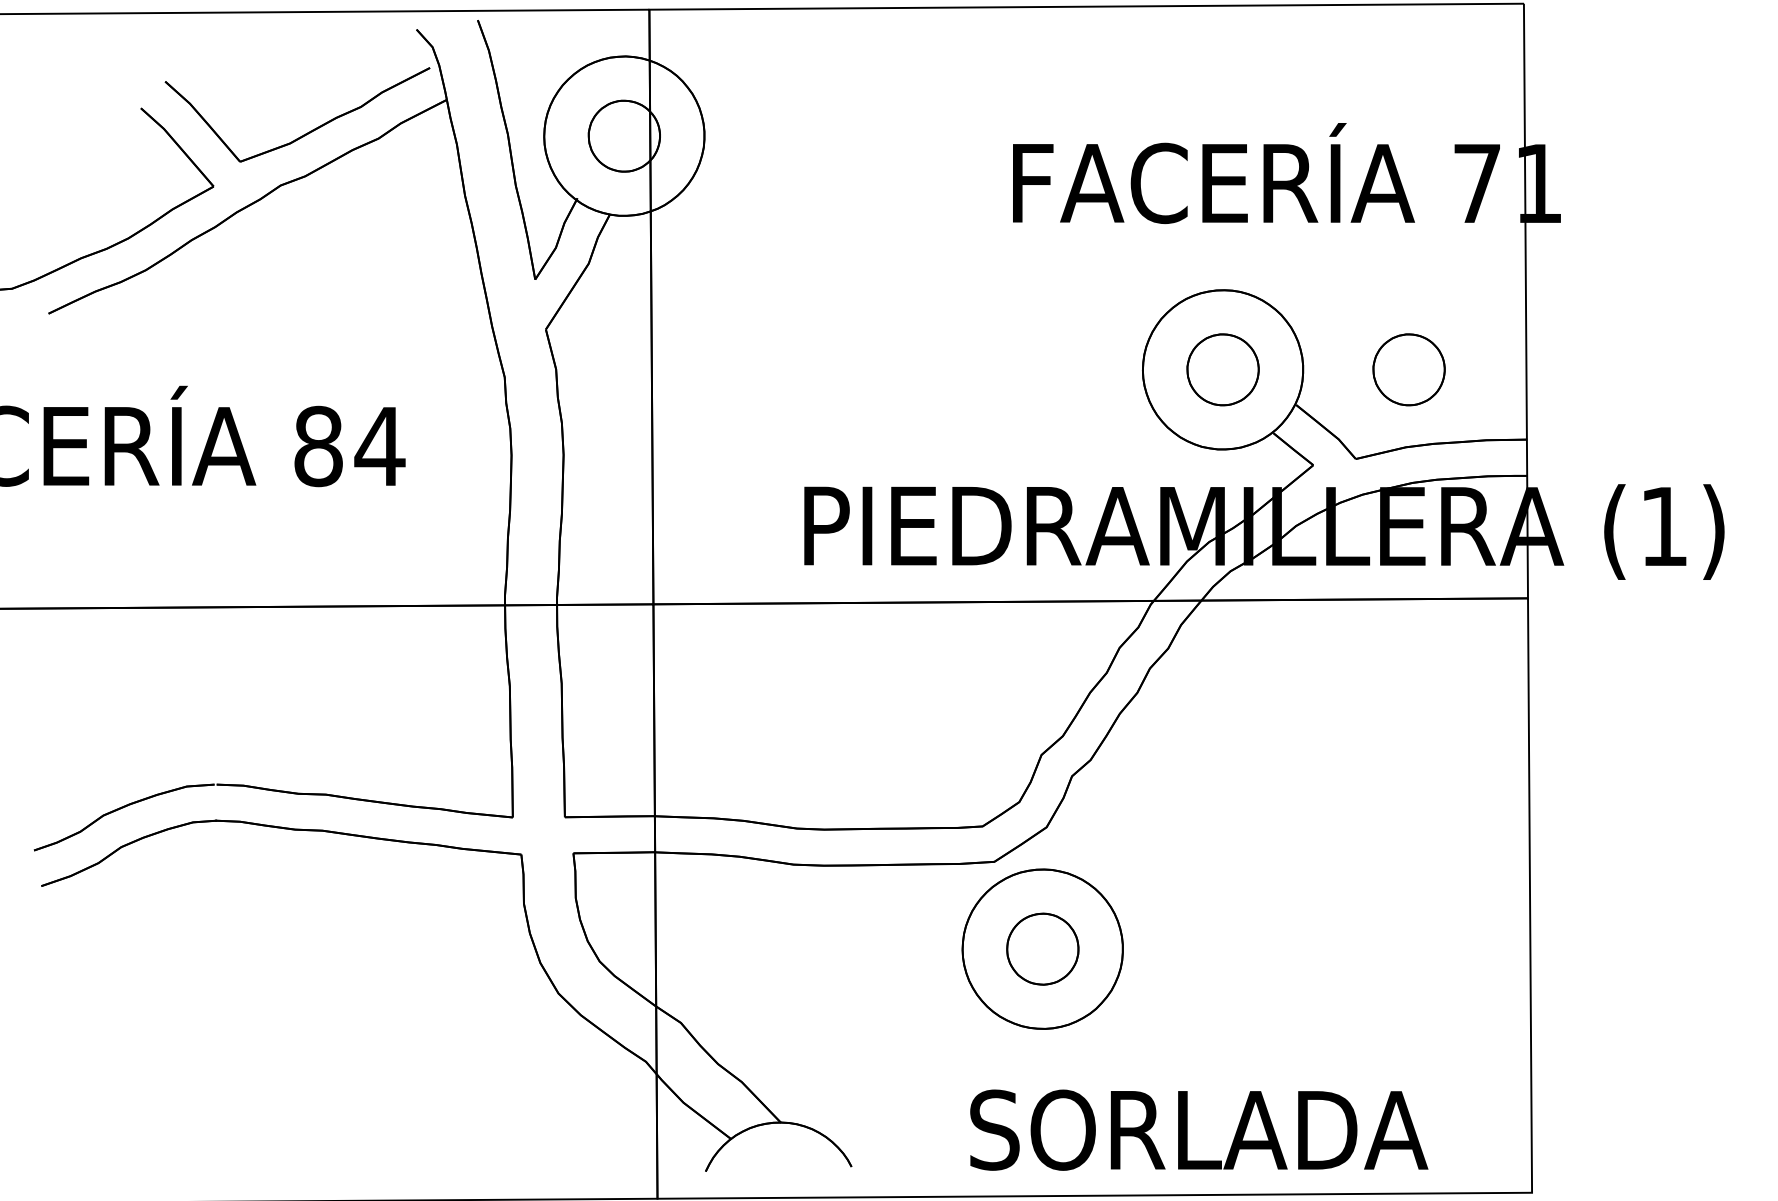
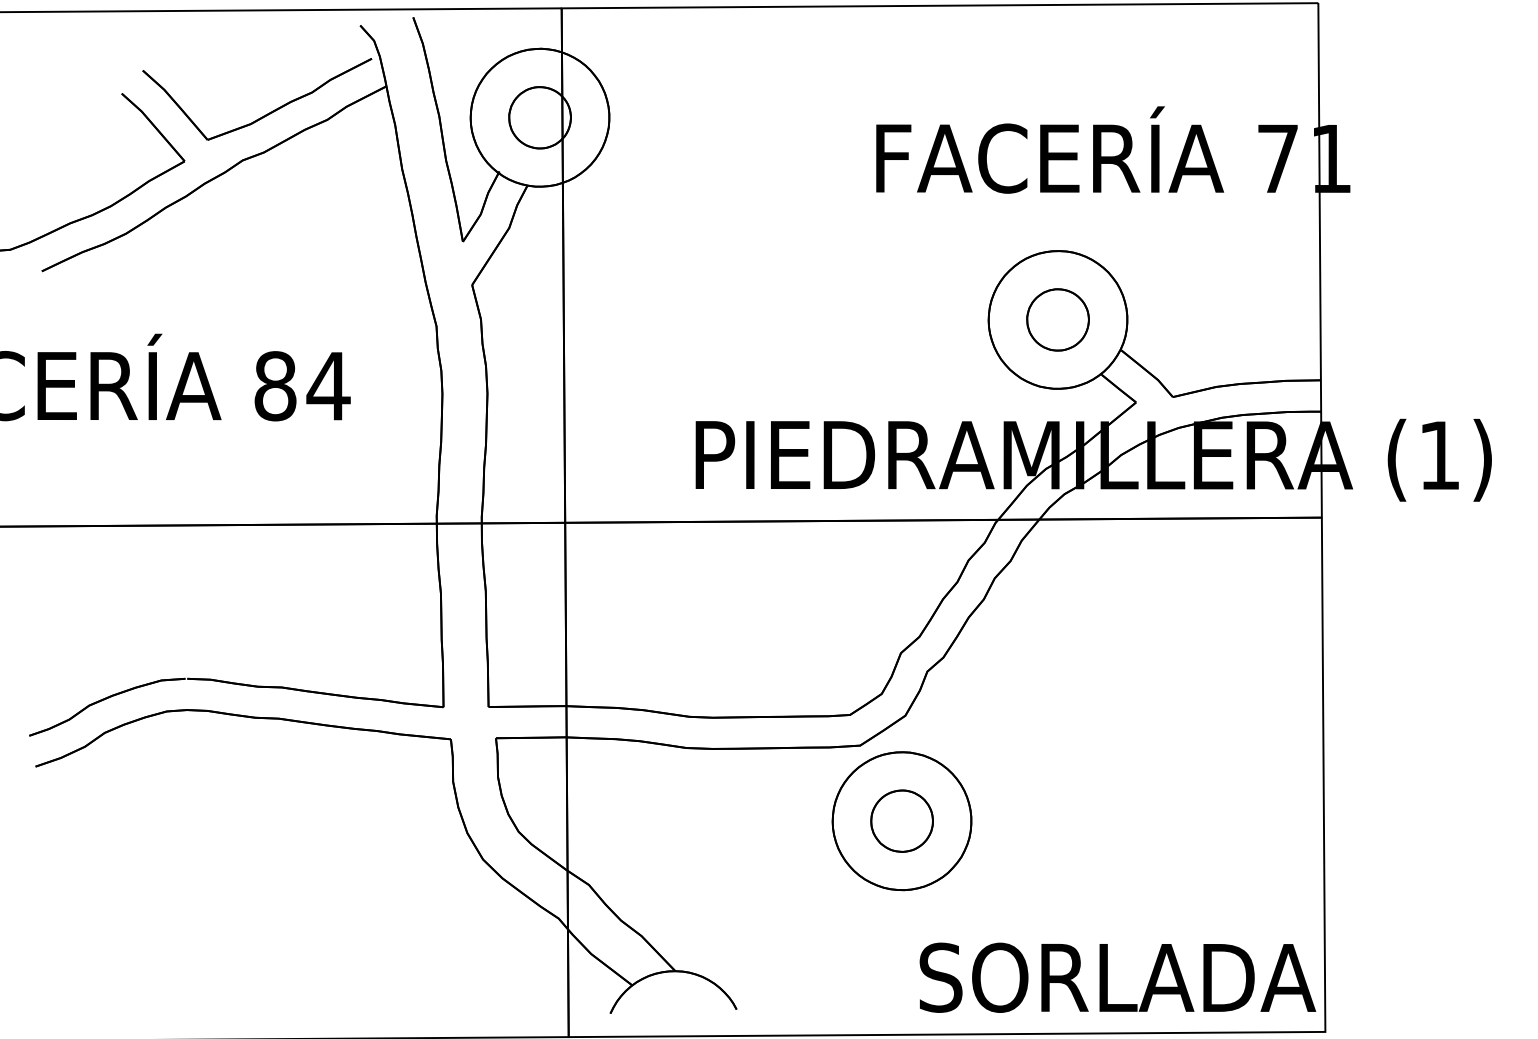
part: (1408, 369) -> (1218, 319), removed
text: (1199, 1129) -> (1118, 977), moved

